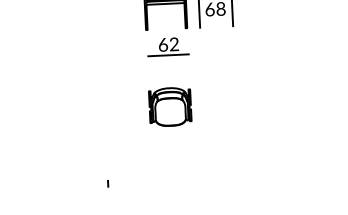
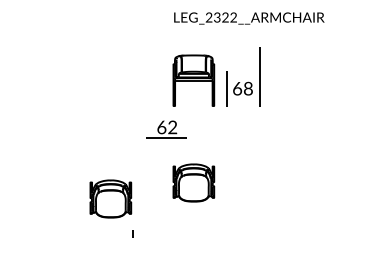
part: (168, 46) -> (166, 129), moved
part: (86, 126) -> (110, 198), added
line: (107, 183) -> (132, 233), moved

